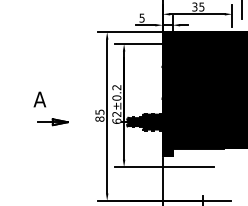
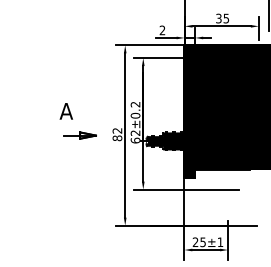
text: (142, 18) -> (162, 30), 5 -> 2
part: (50, 109) -> (77, 121), moved
text: (99, 111) -> (117, 130), 85 -> 82

